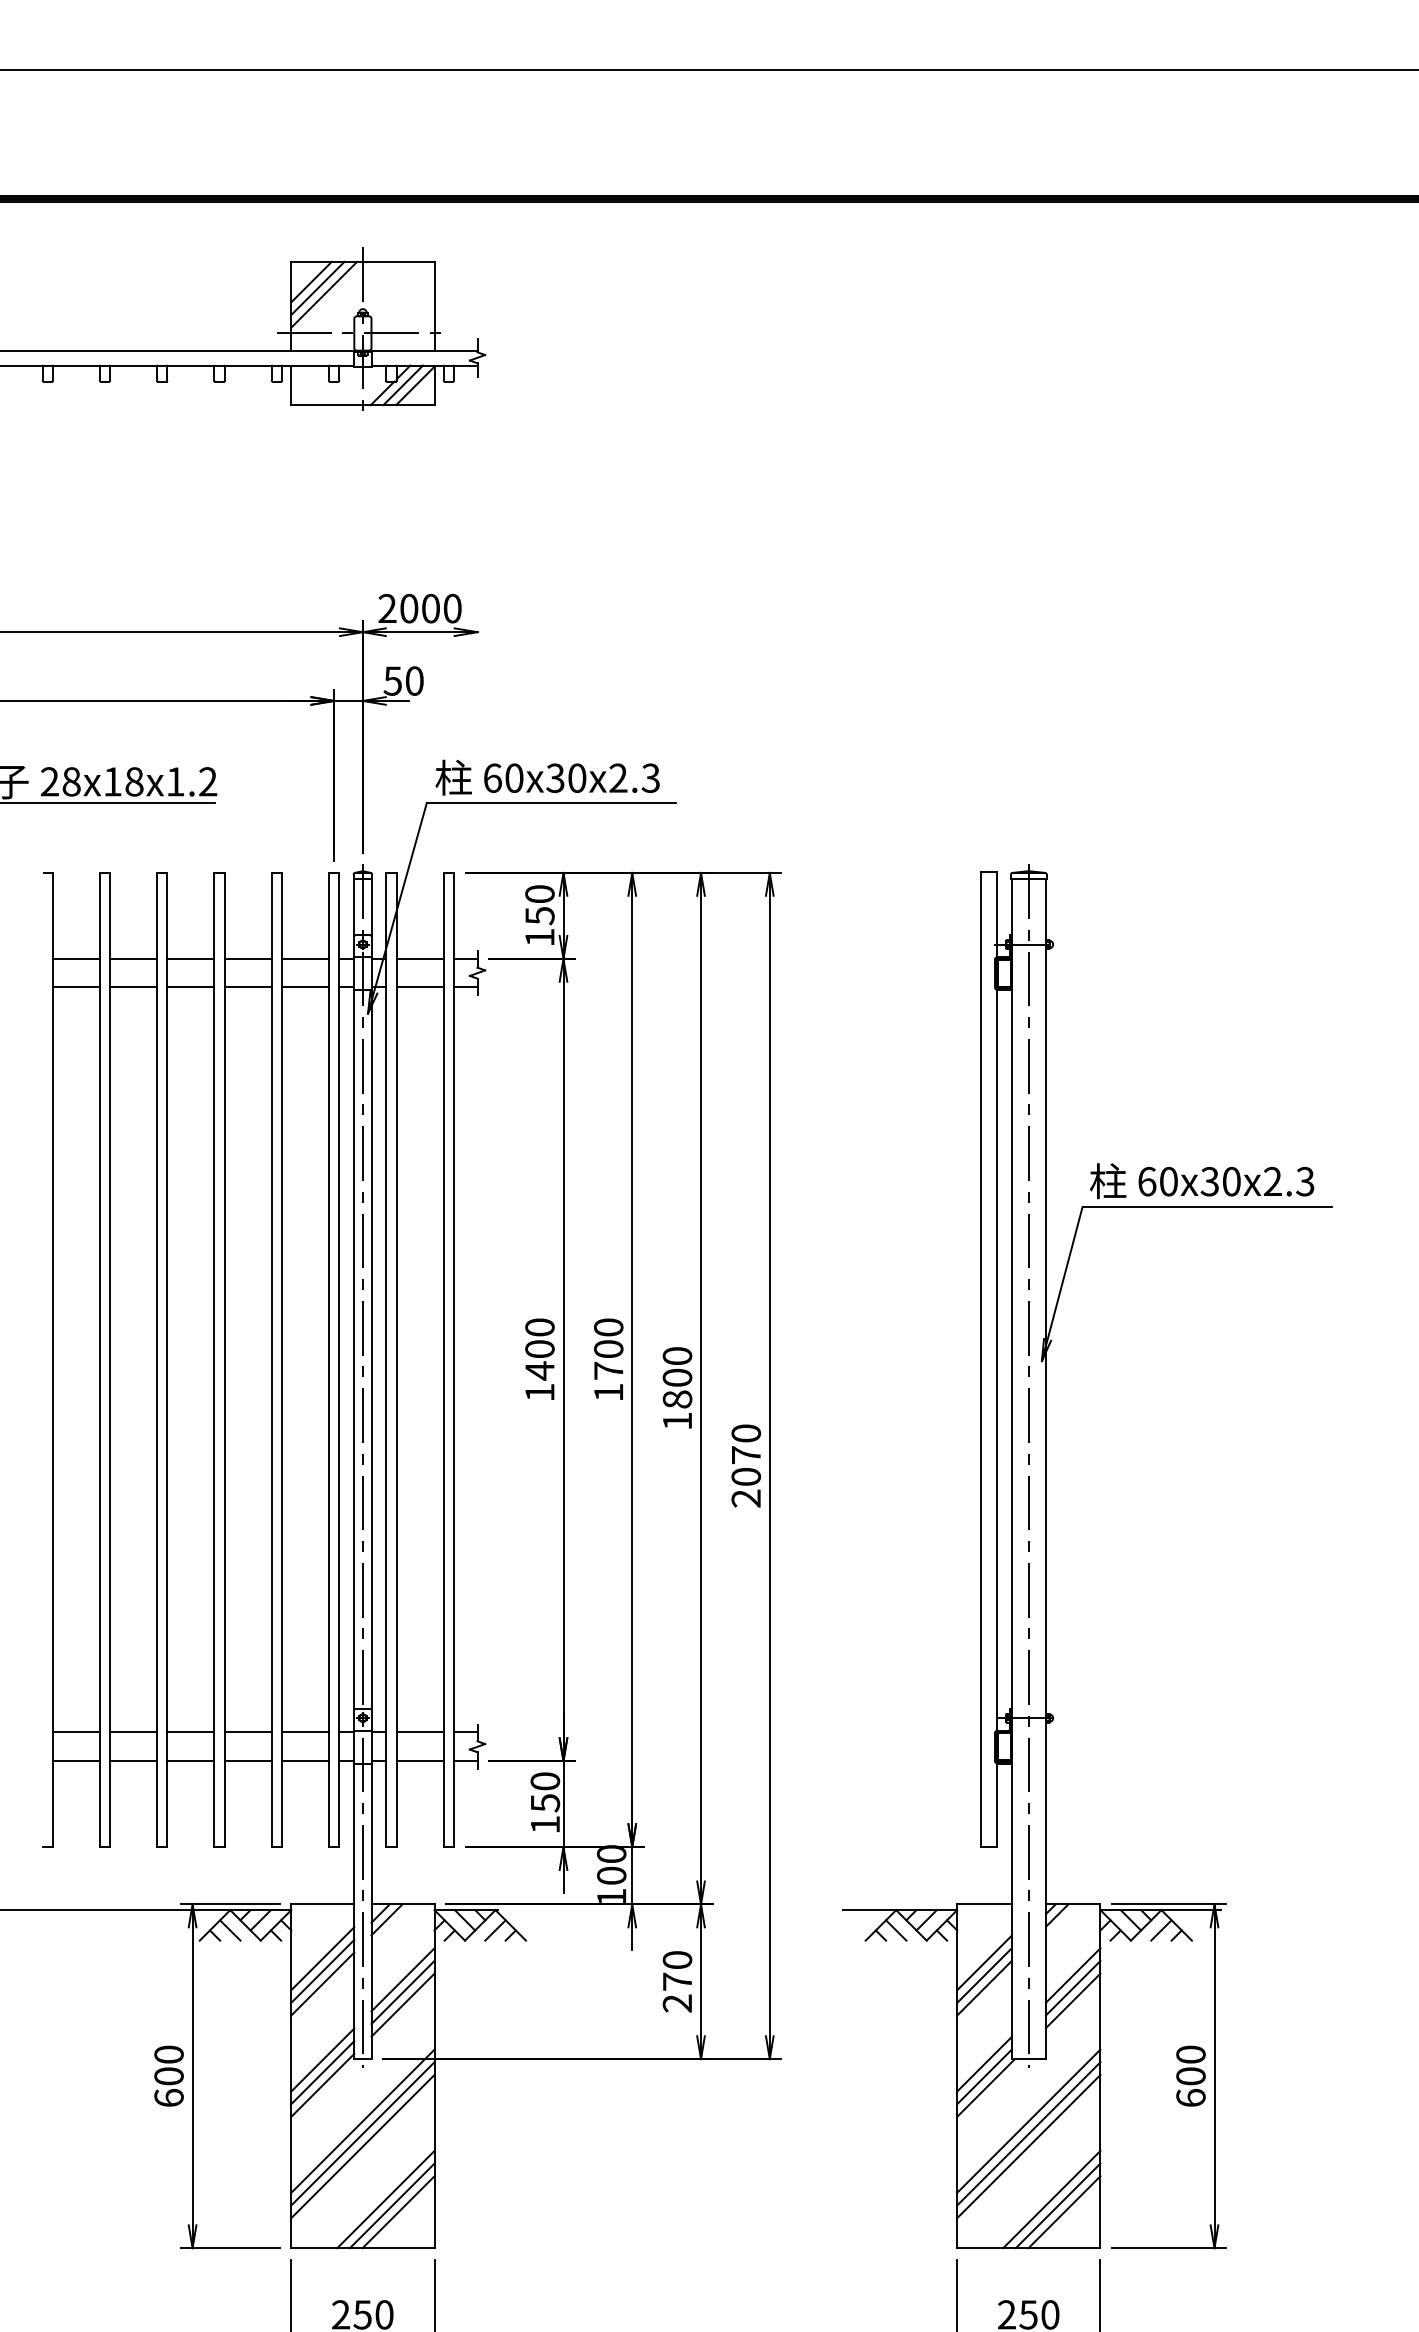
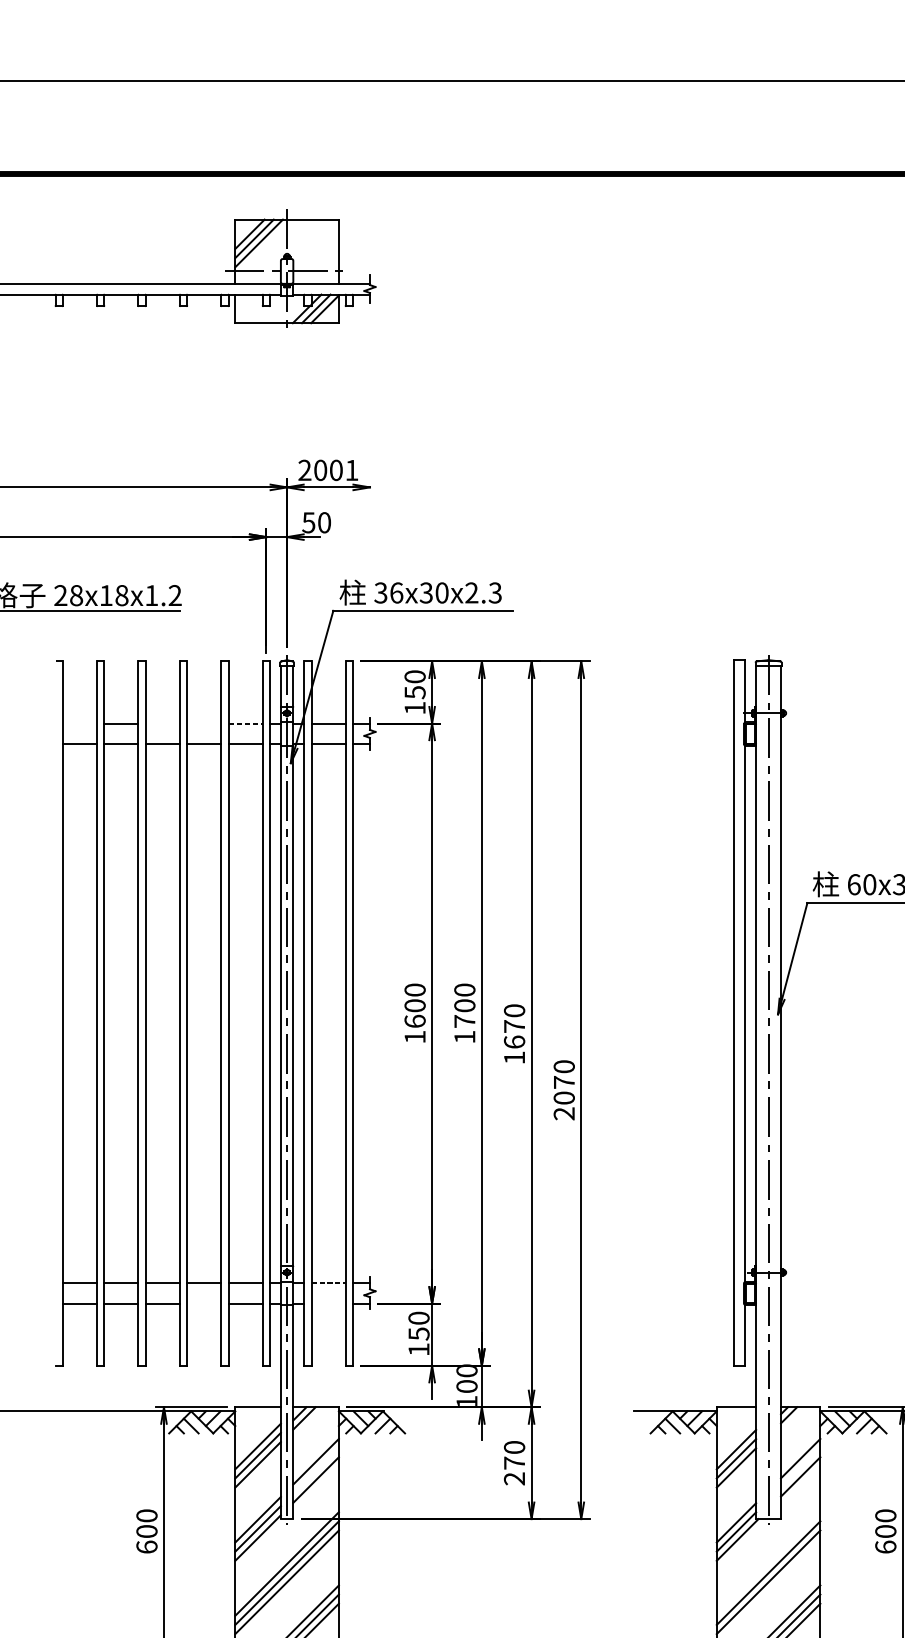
text: (452, 608) -> (351, 470), 2000 -> 2001
text: (503, 777) -> (388, 592), 60x30x2.3 -> 36x30x2.3
line: (75, 958) -> (79, 723), removed
line: (190, 958) -> (162, 723), removed
line: (247, 958) -> (203, 723), removed
line: (306, 958) -> (246, 723), solid -> dashed
text: (539, 1370) -> (414, 1021), 1400 -> 1600
text: (677, 1388) -> (514, 1034), 1800 -> 1670
line: (420, 1732) -> (328, 1282), solid -> dashed
line: (247, 1761) -> (203, 1303), removed
line: (419, 1761) -> (328, 1303), removed
line: (1073, 1987) -> (800, 1467), removed
line: (402, 1992) -> (315, 1470), removed
line: (1028, 2120) -> (768, 1563), removed

